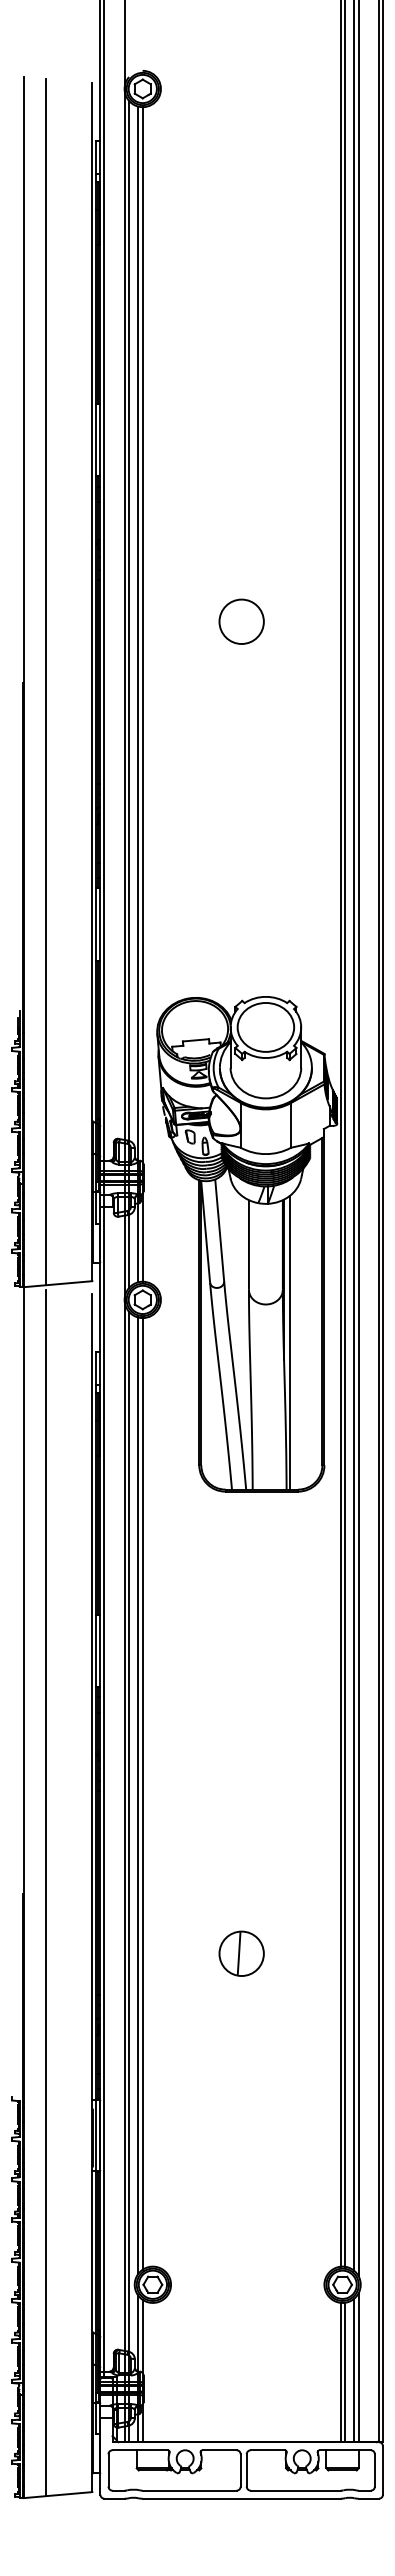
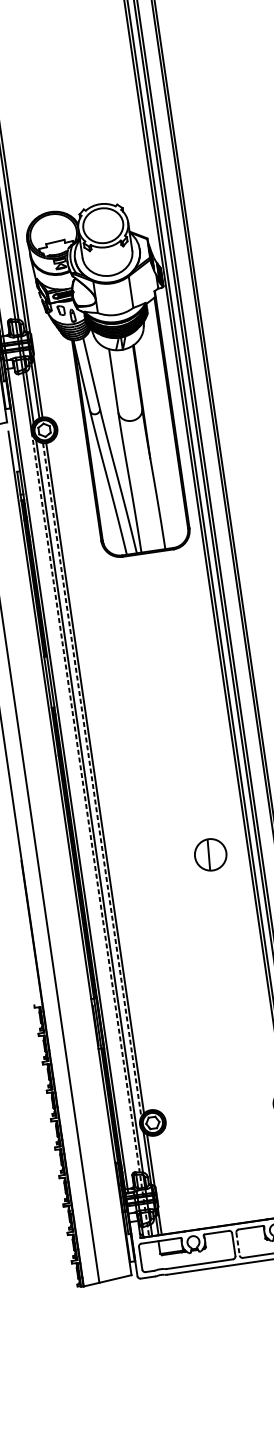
line: (290, 1342) -> (152, 445), removed
line: (138, 1796) -> (92, 780), solid -> dashed
line: (124, 1871) -> (90, 834), solid -> dashed
part: (241, 1953) -> (210, 854), moved
line: (246, 2470) -> (237, 1244), solid -> dashed

